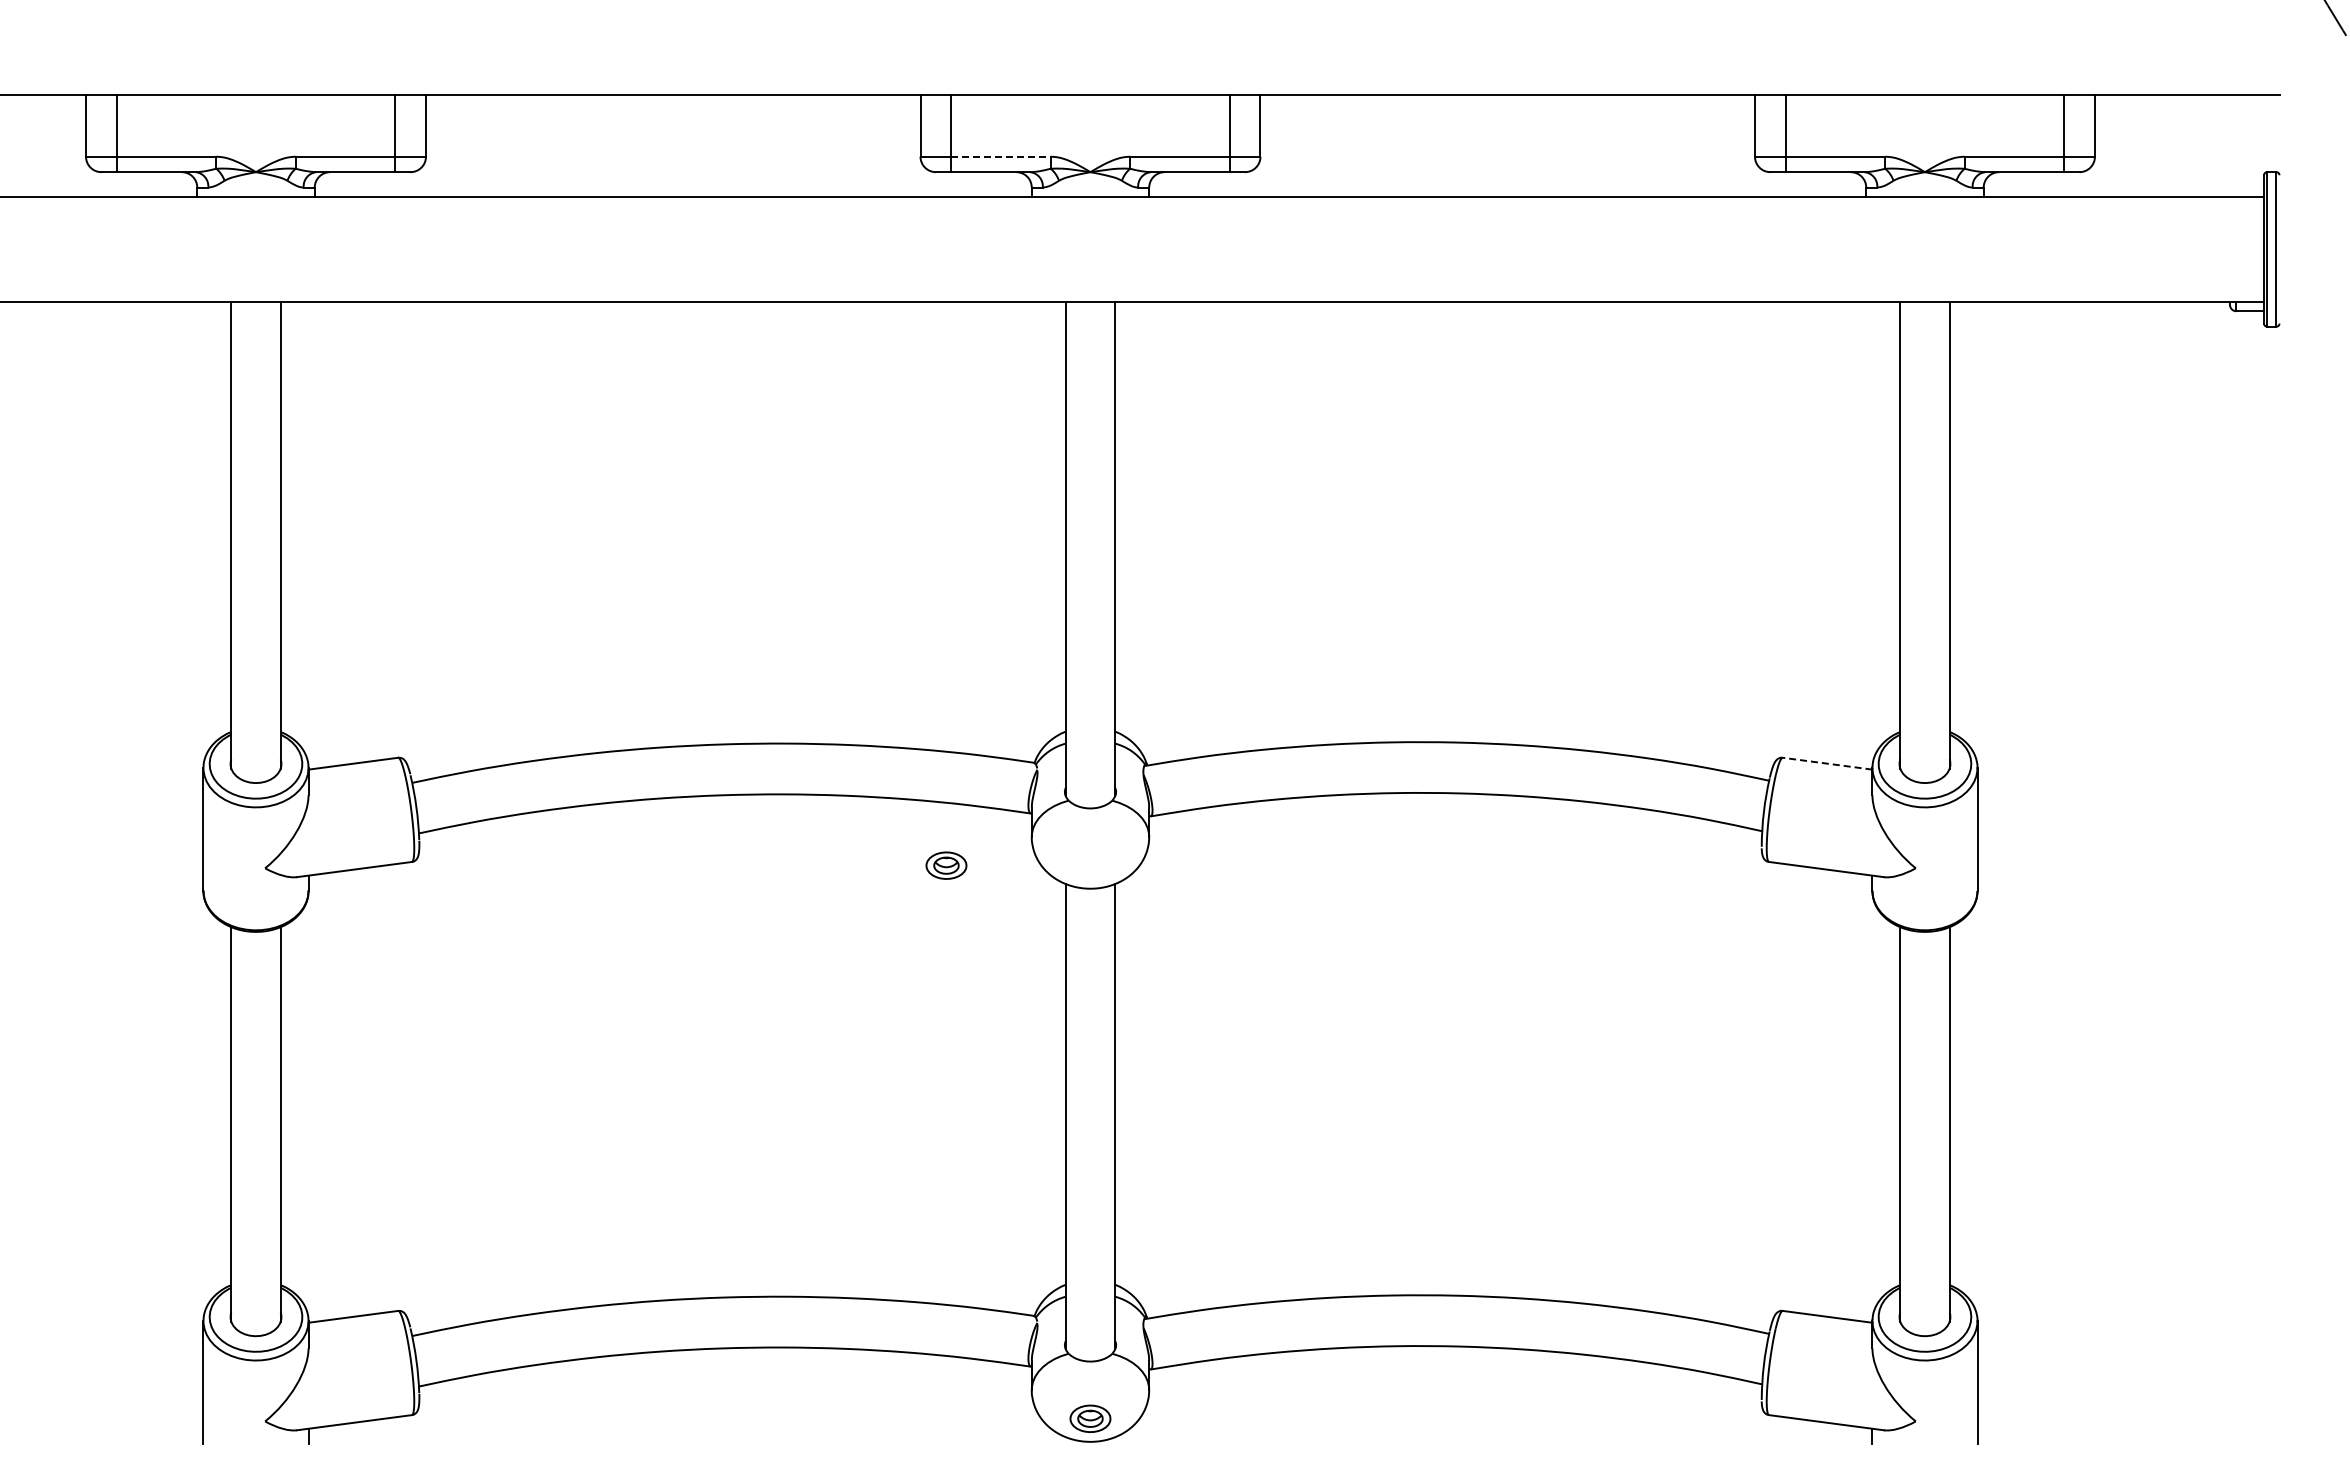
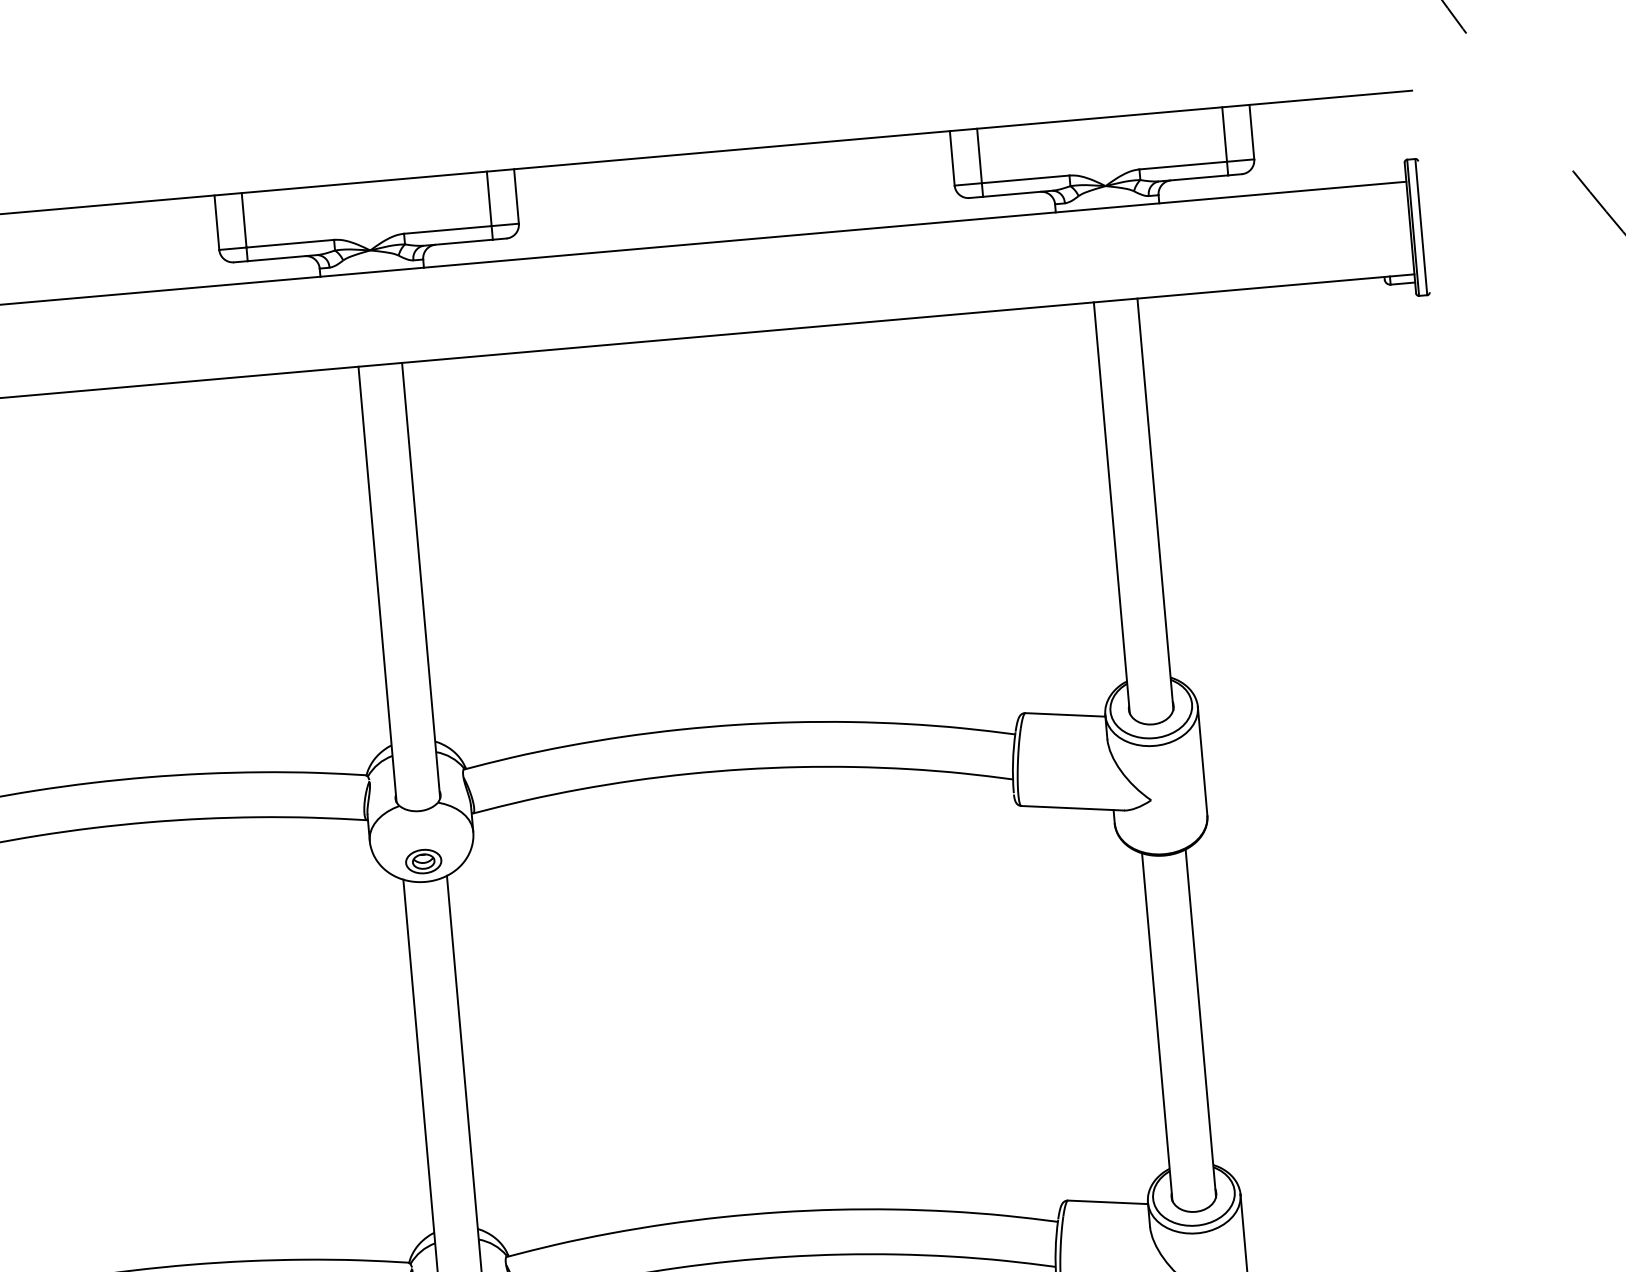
line: (1001, 156) -> (290, 243), dashed -> solid
line: (1827, 763) -> (1065, 714), dashed -> solid
part: (946, 865) -> (423, 861), moved

